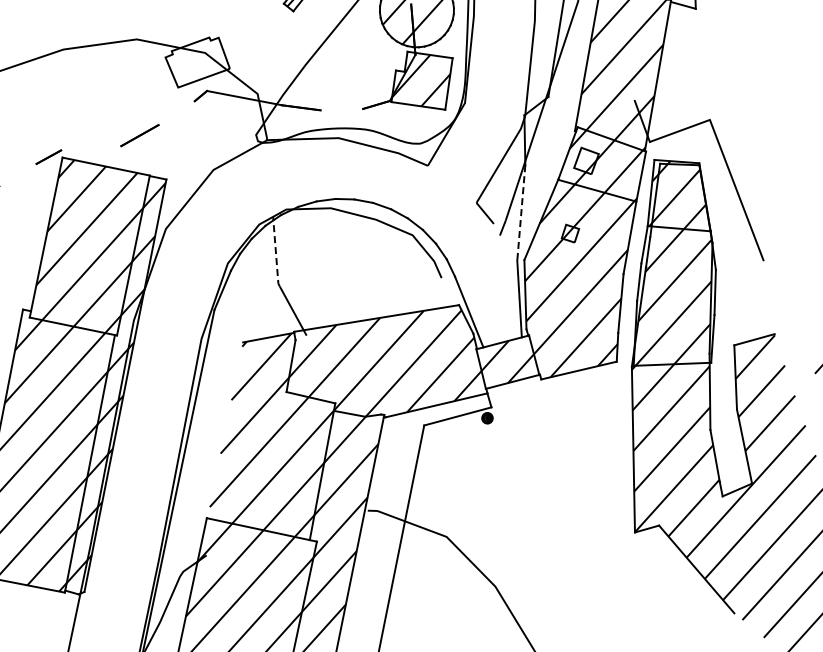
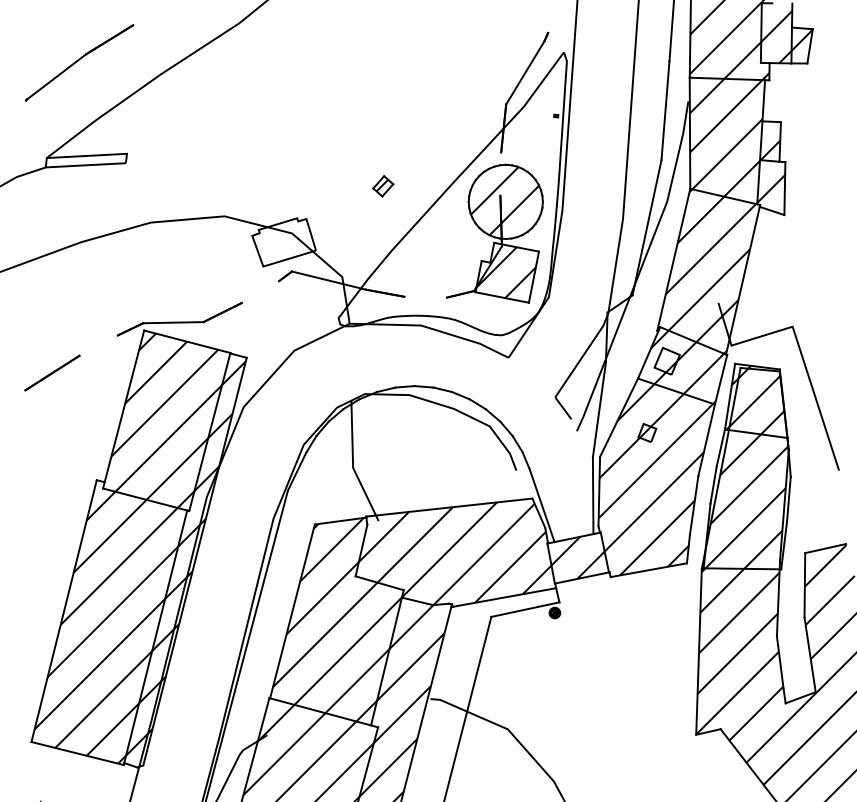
line: (91, 148) -> (173, 322), added
line: (521, 212) -> (599, 409), dashed -> solid
line: (276, 252) -> (352, 436), dashed -> solid
line: (225, 430) -> (292, 611), added

